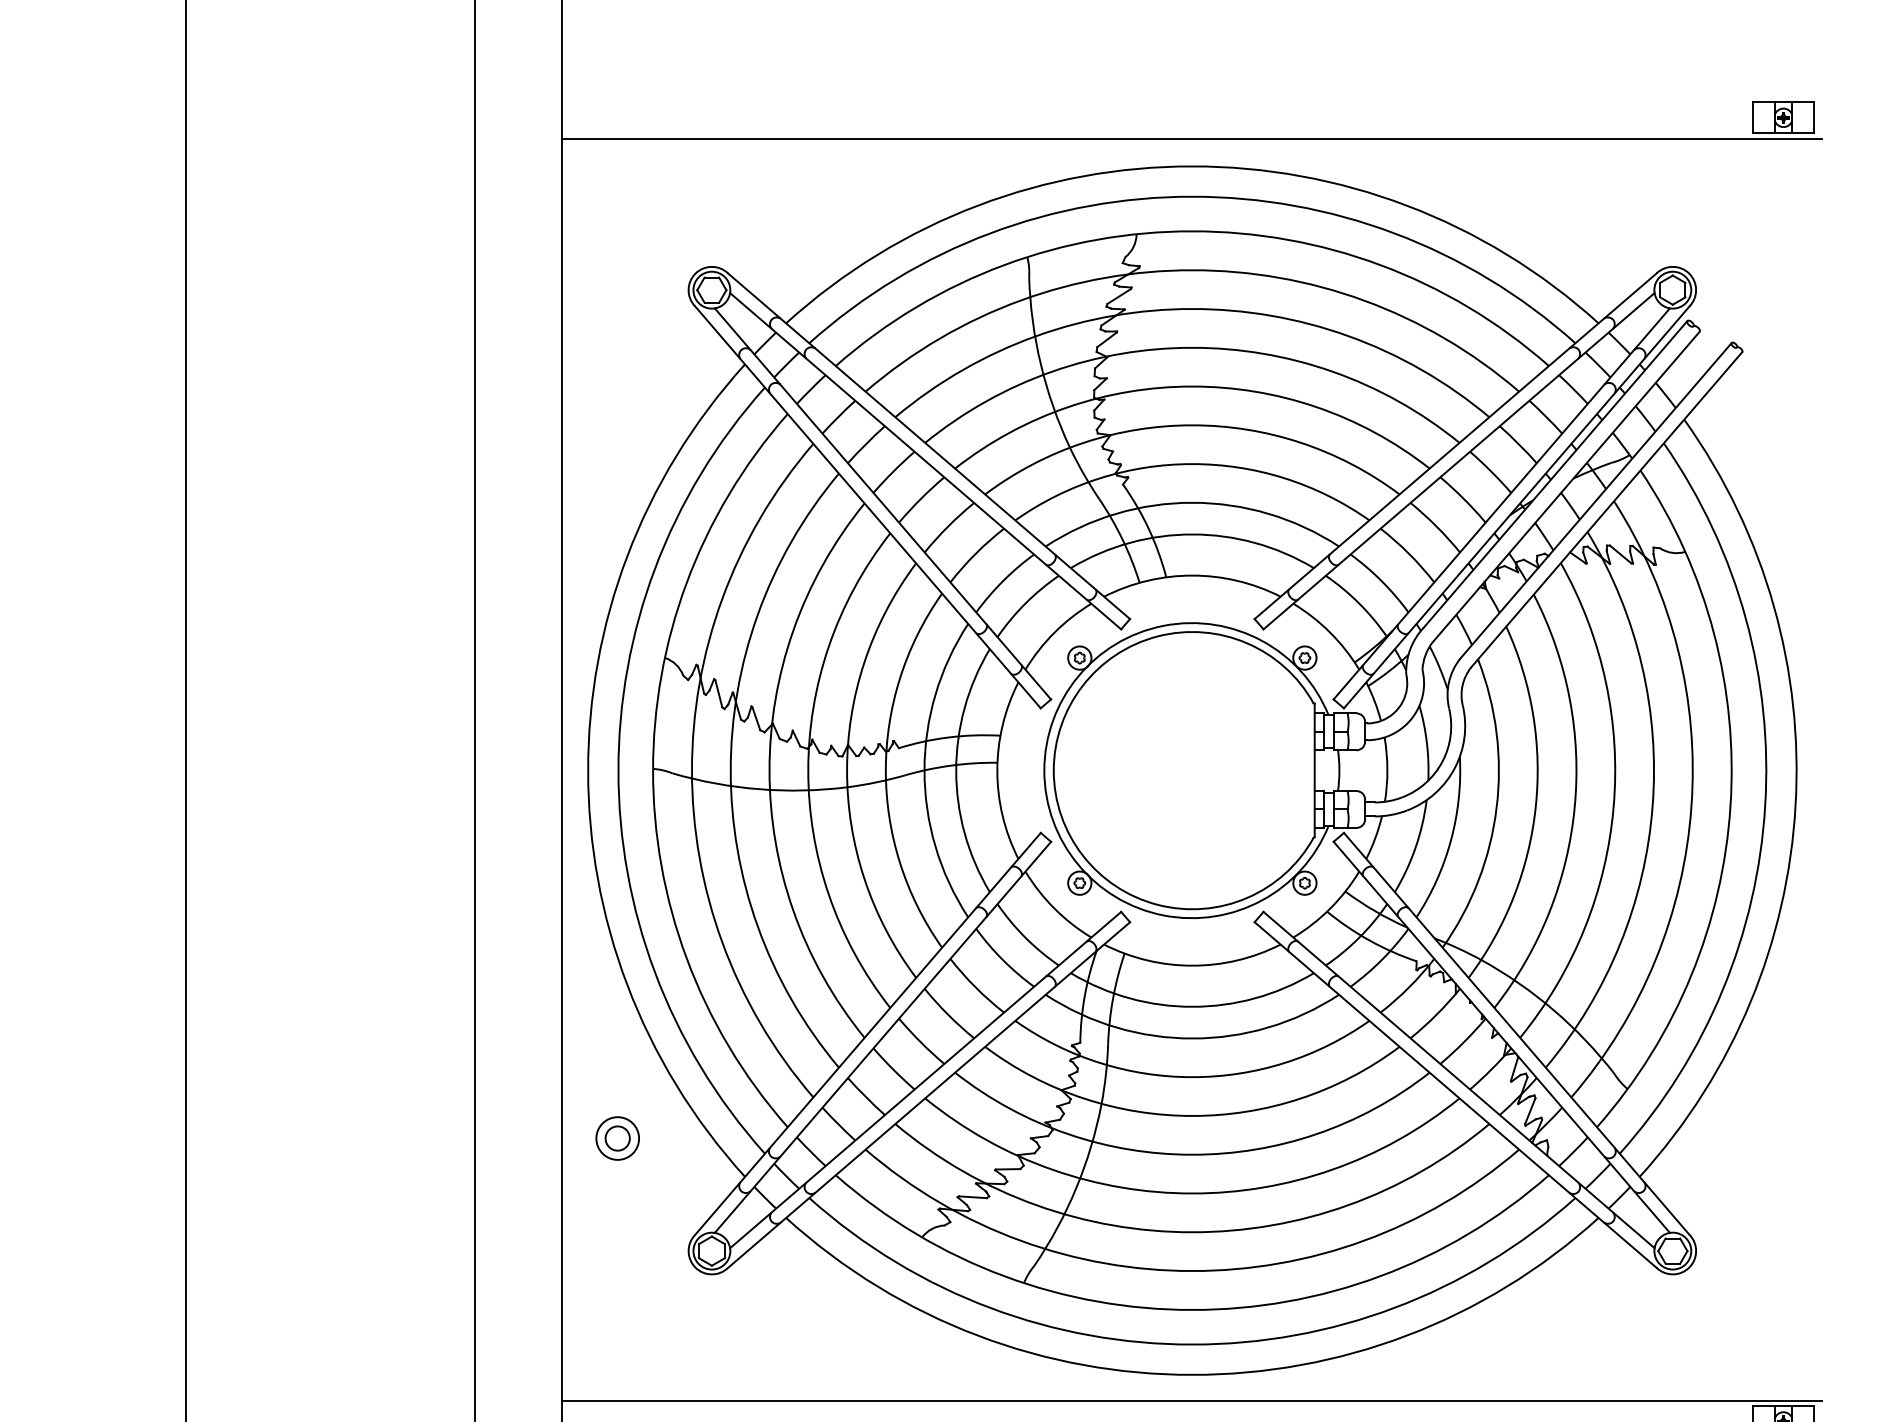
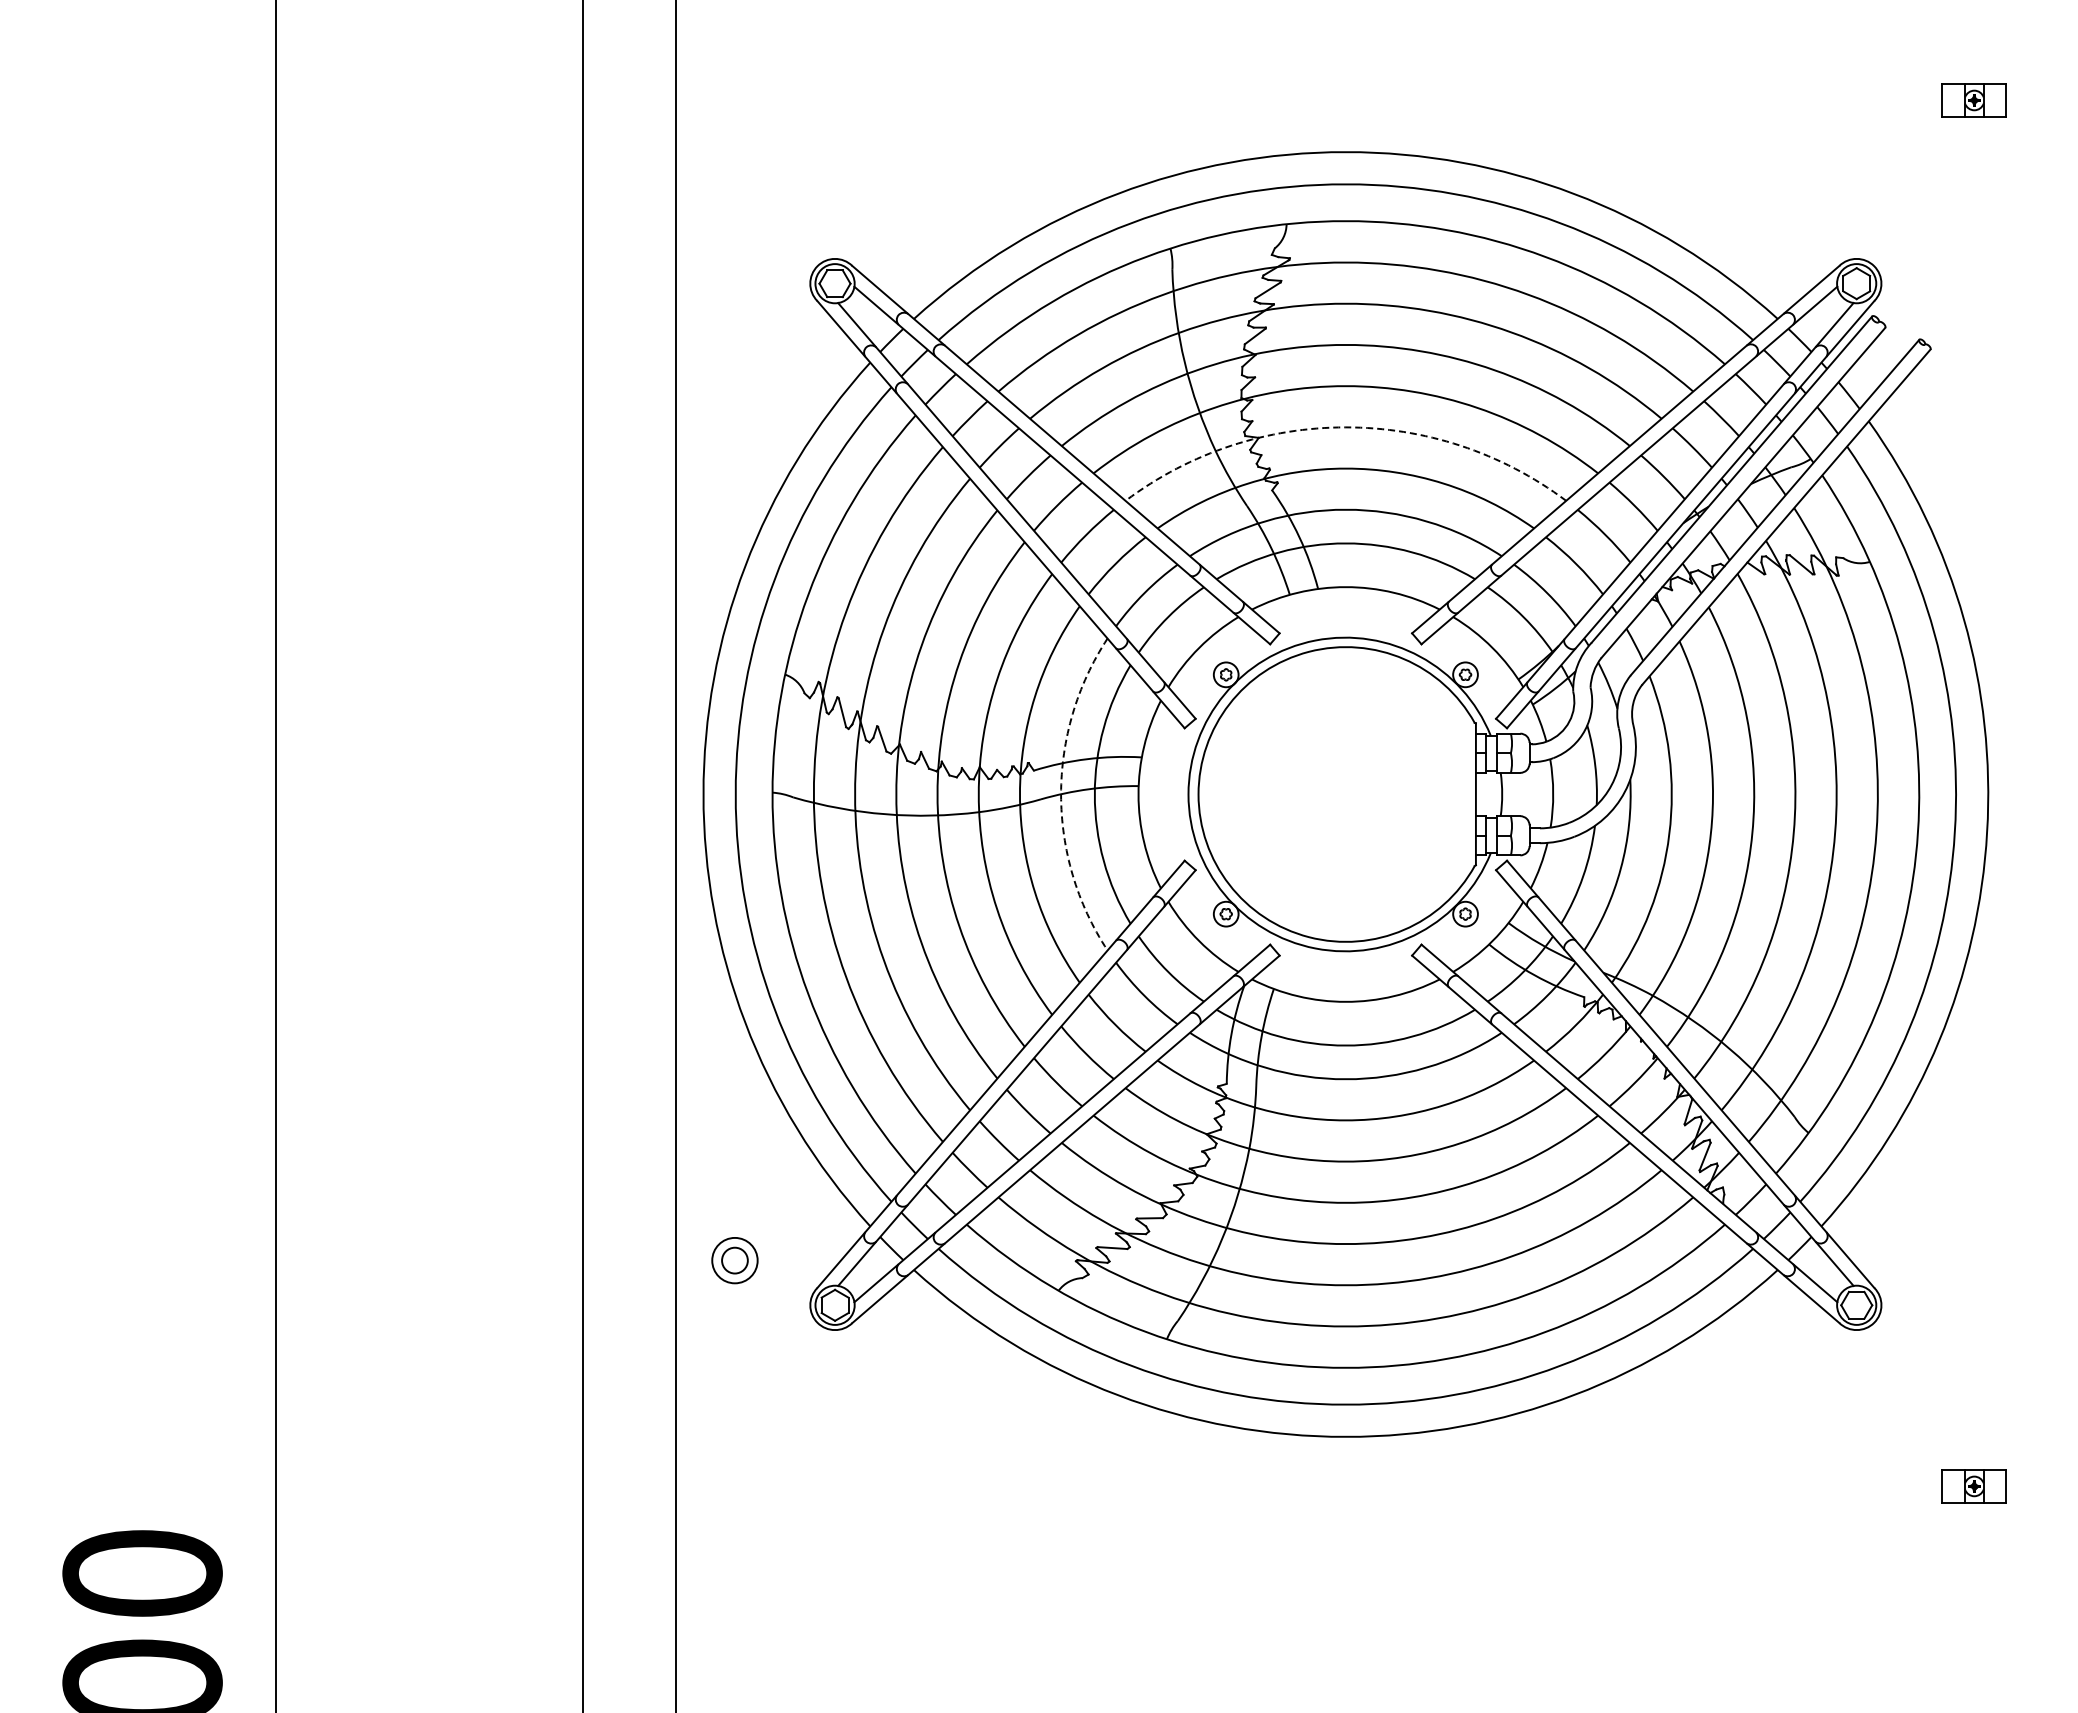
line: (1192, 139) -> (1345, 123), removed
arc: (1192, 425) -> (1345, 427), solid -> dashed
arc: (924, 770) -> (1061, 794), solid -> dashed
part: (617, 1138) -> (734, 1260), moved
line: (1192, 1400) -> (1345, 1464), removed

